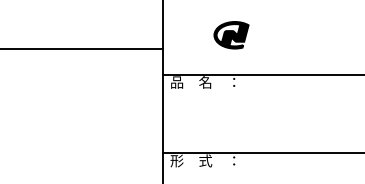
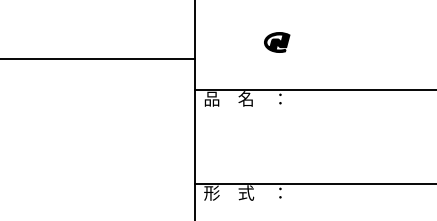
part: (230, 35) -> (276, 42), size x0.6

